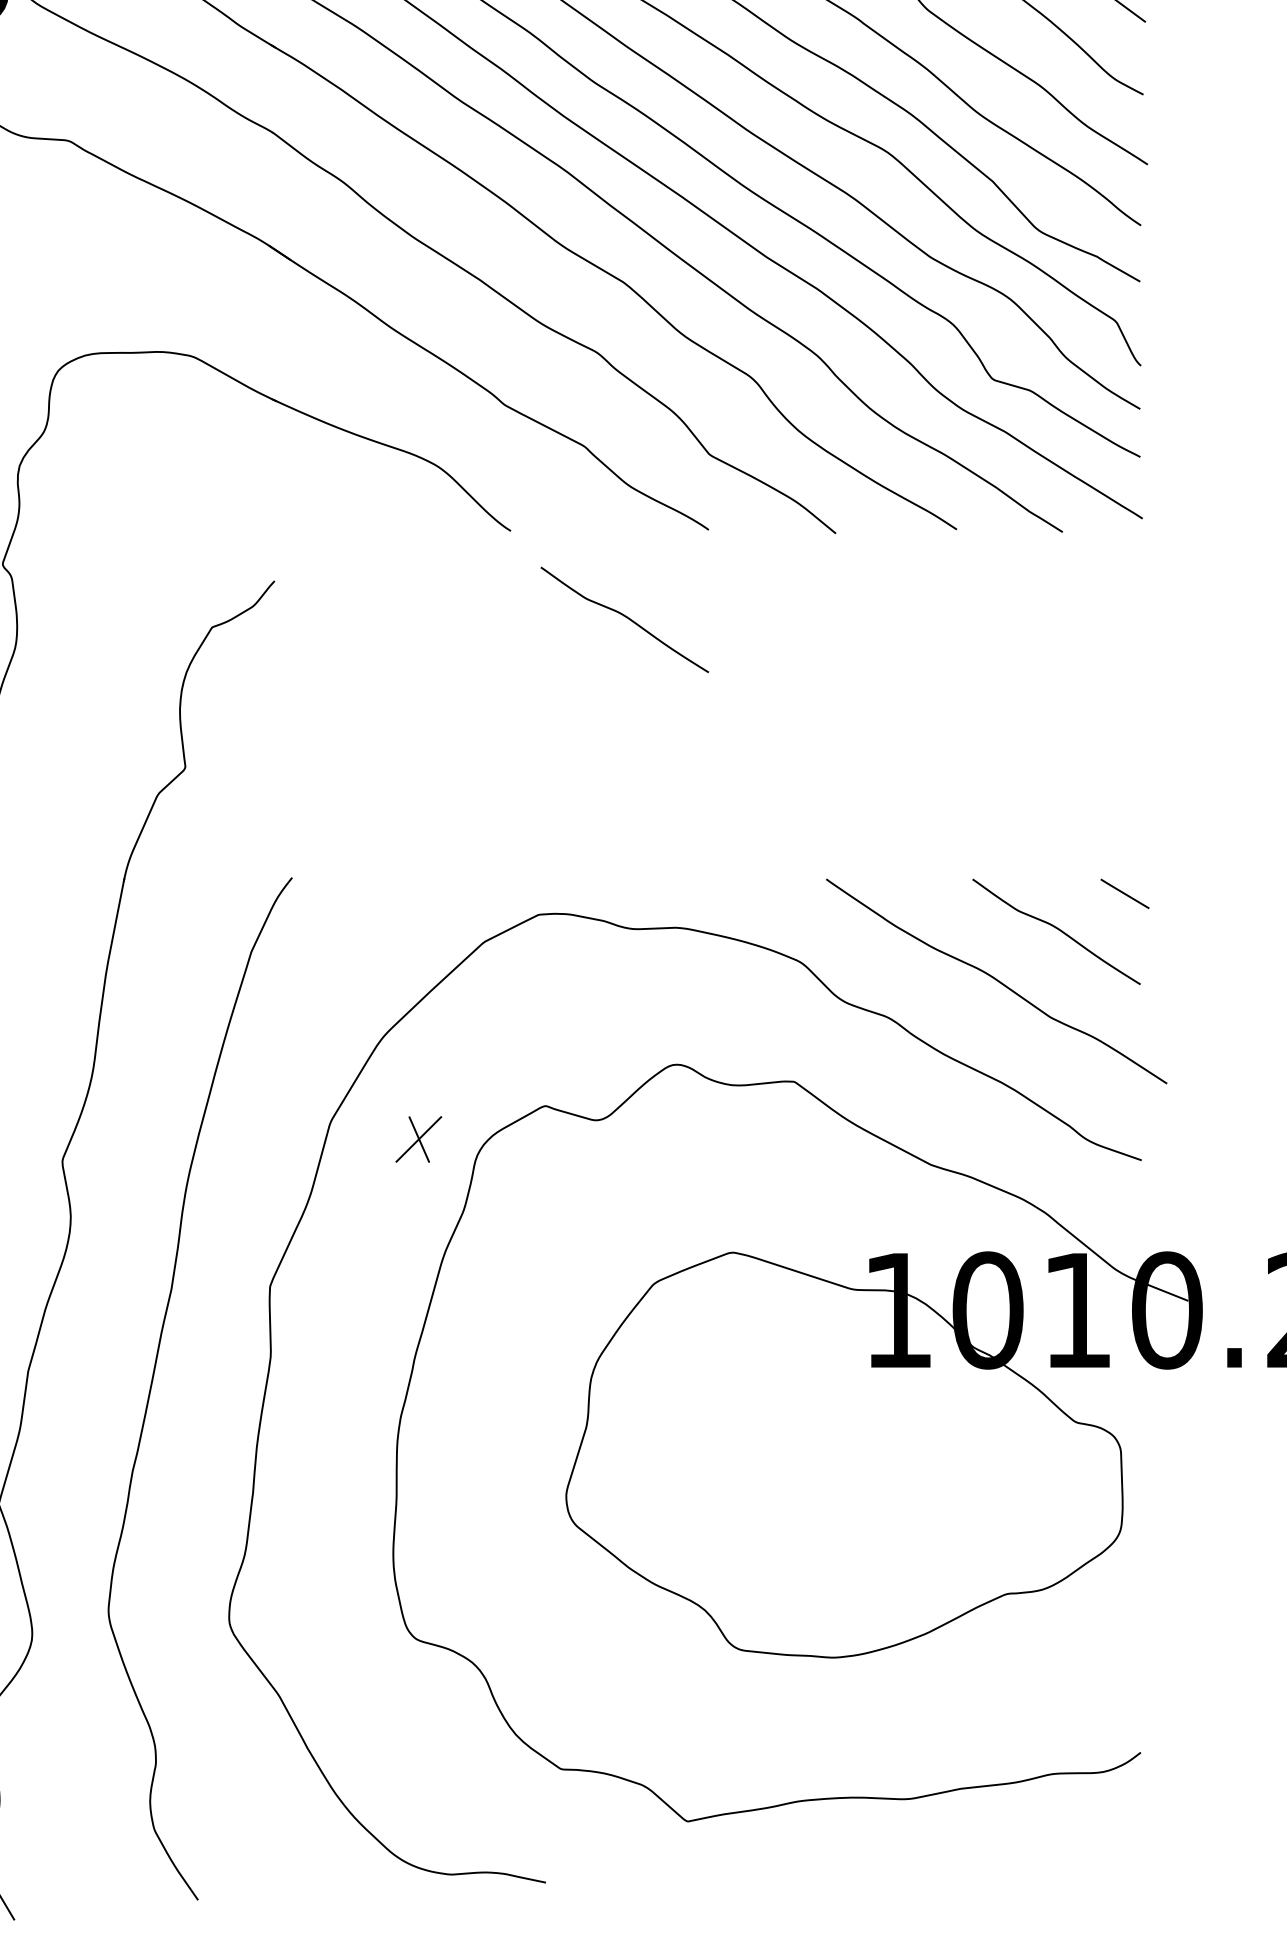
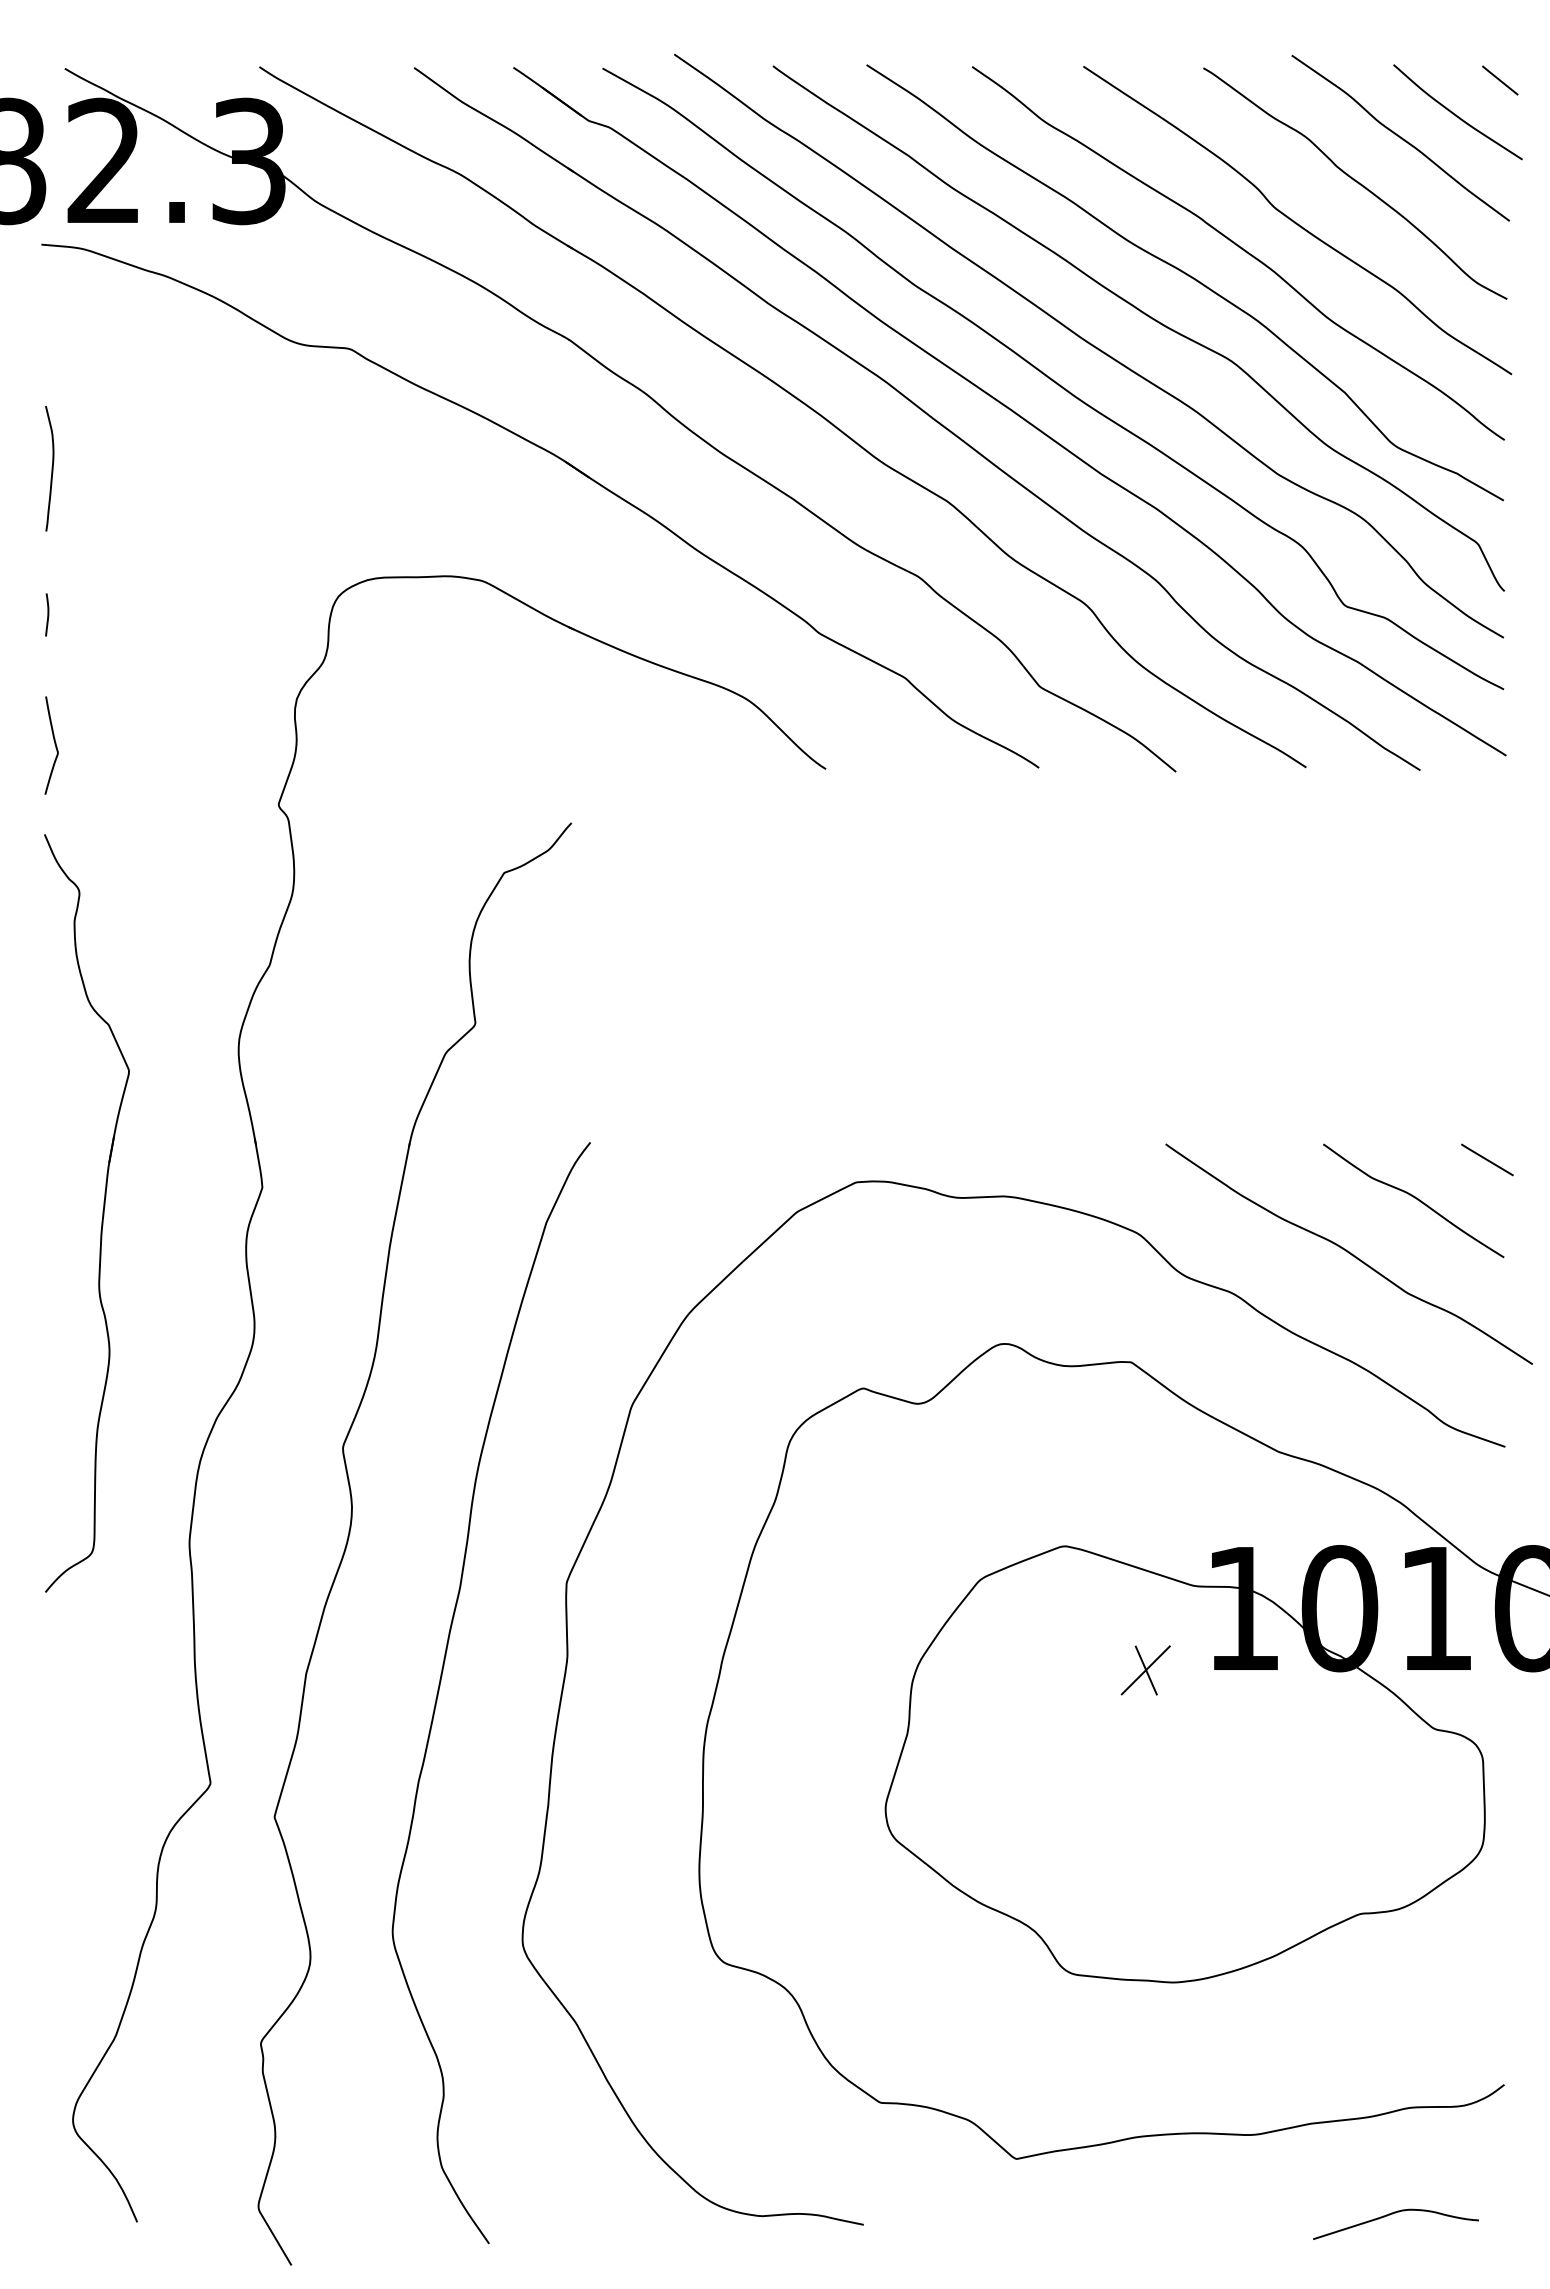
curve: (625, 617) -> (949, 862), removed
part: (418, 1139) -> (1145, 1670), moved
curve: (1035, 1873) -> (1390, 2215), added

